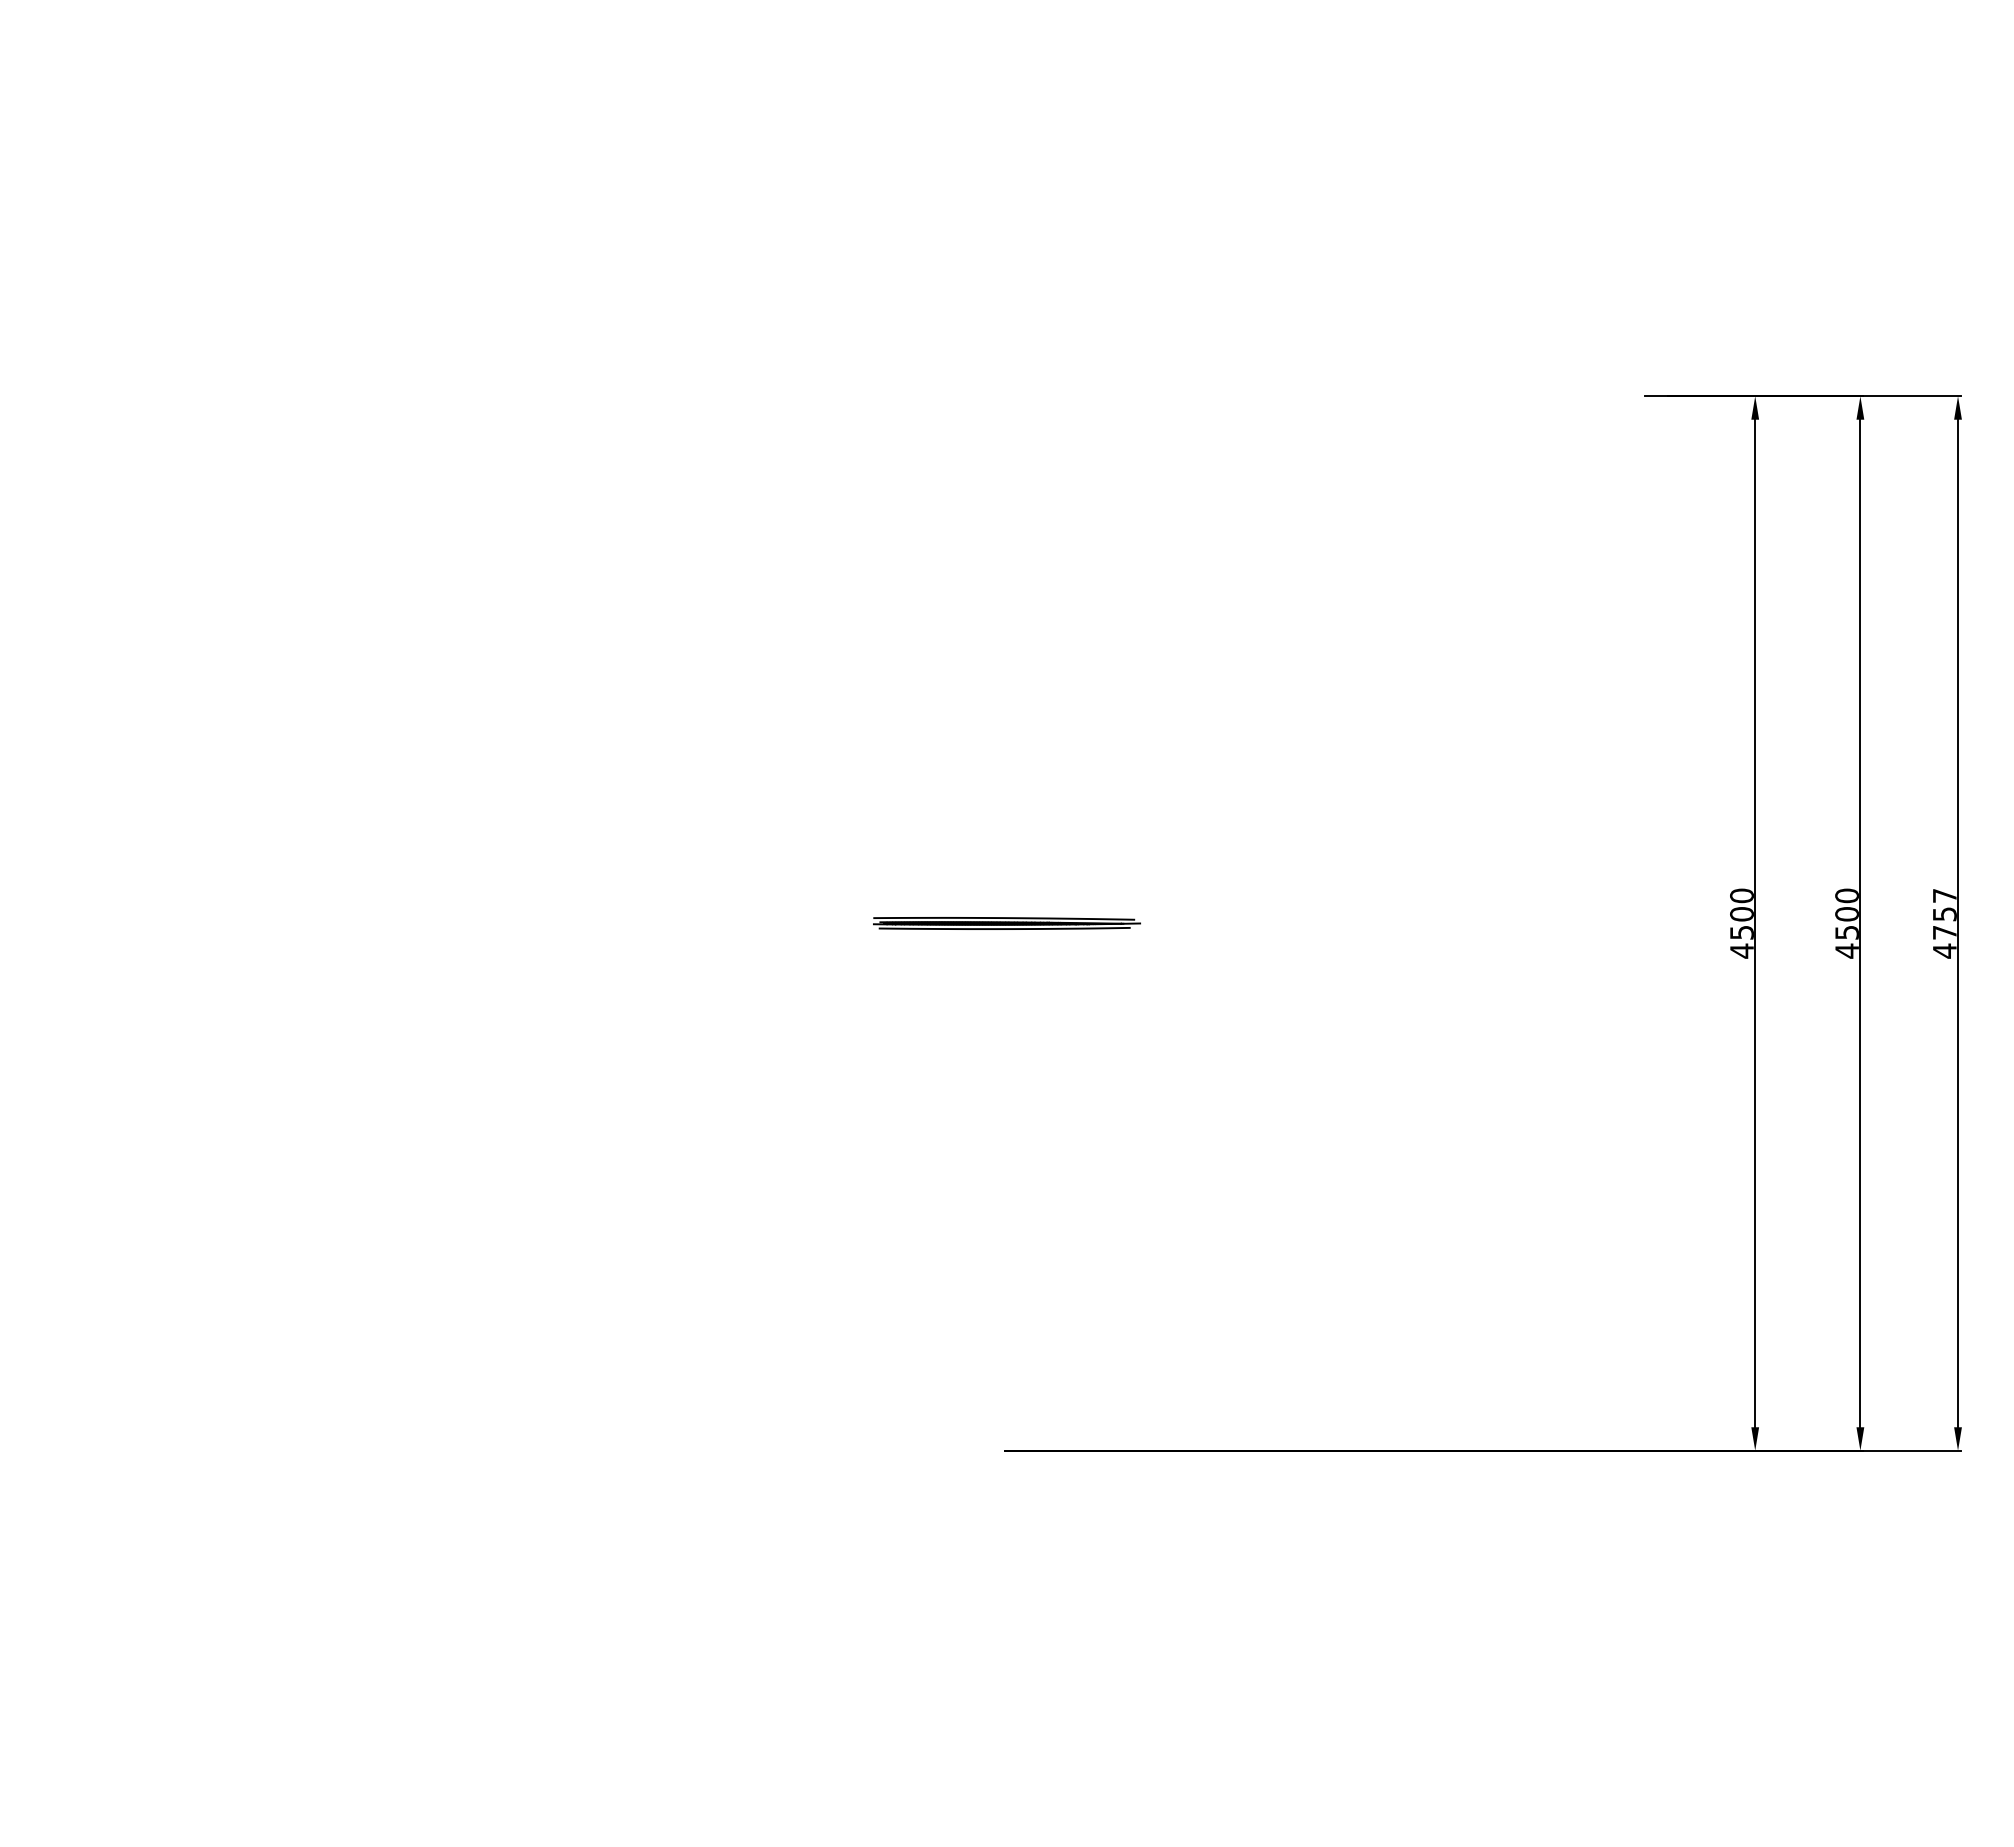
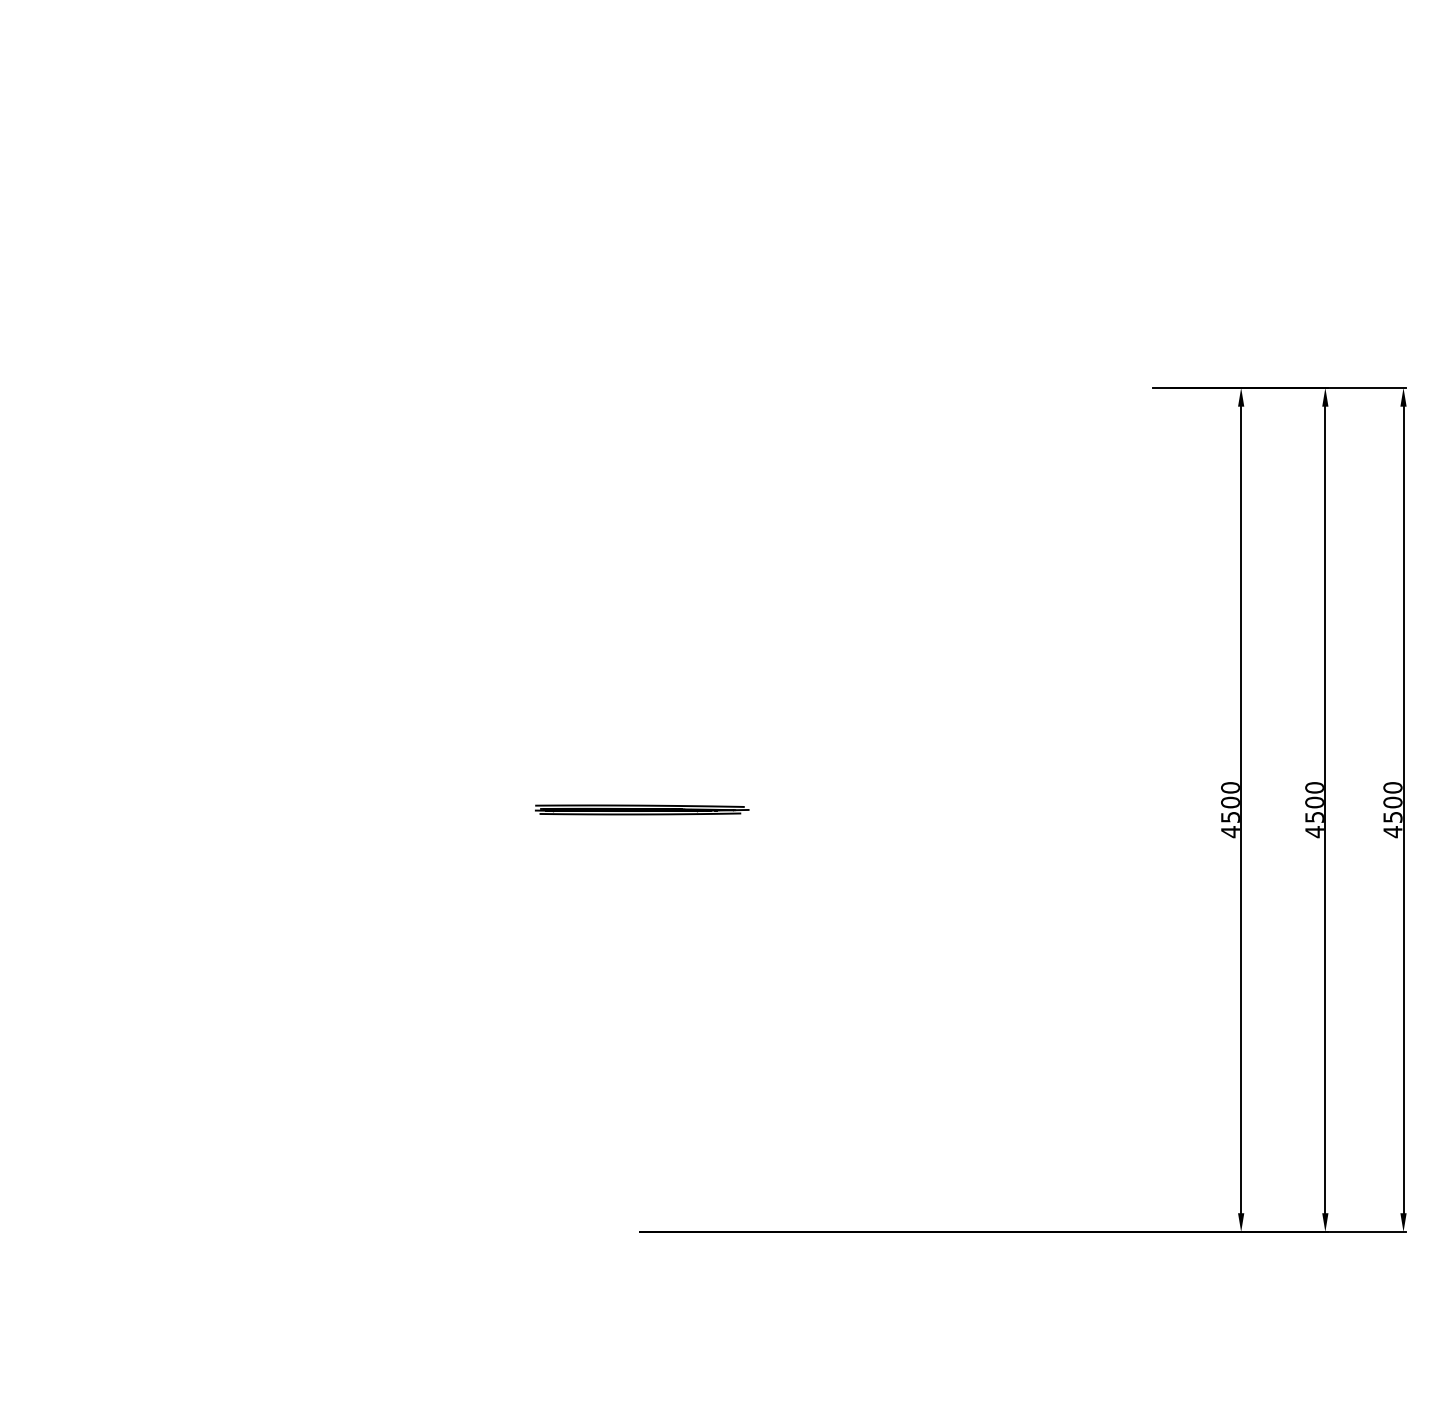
text: (1944, 913) -> (1392, 801), 4757 -> 4500

